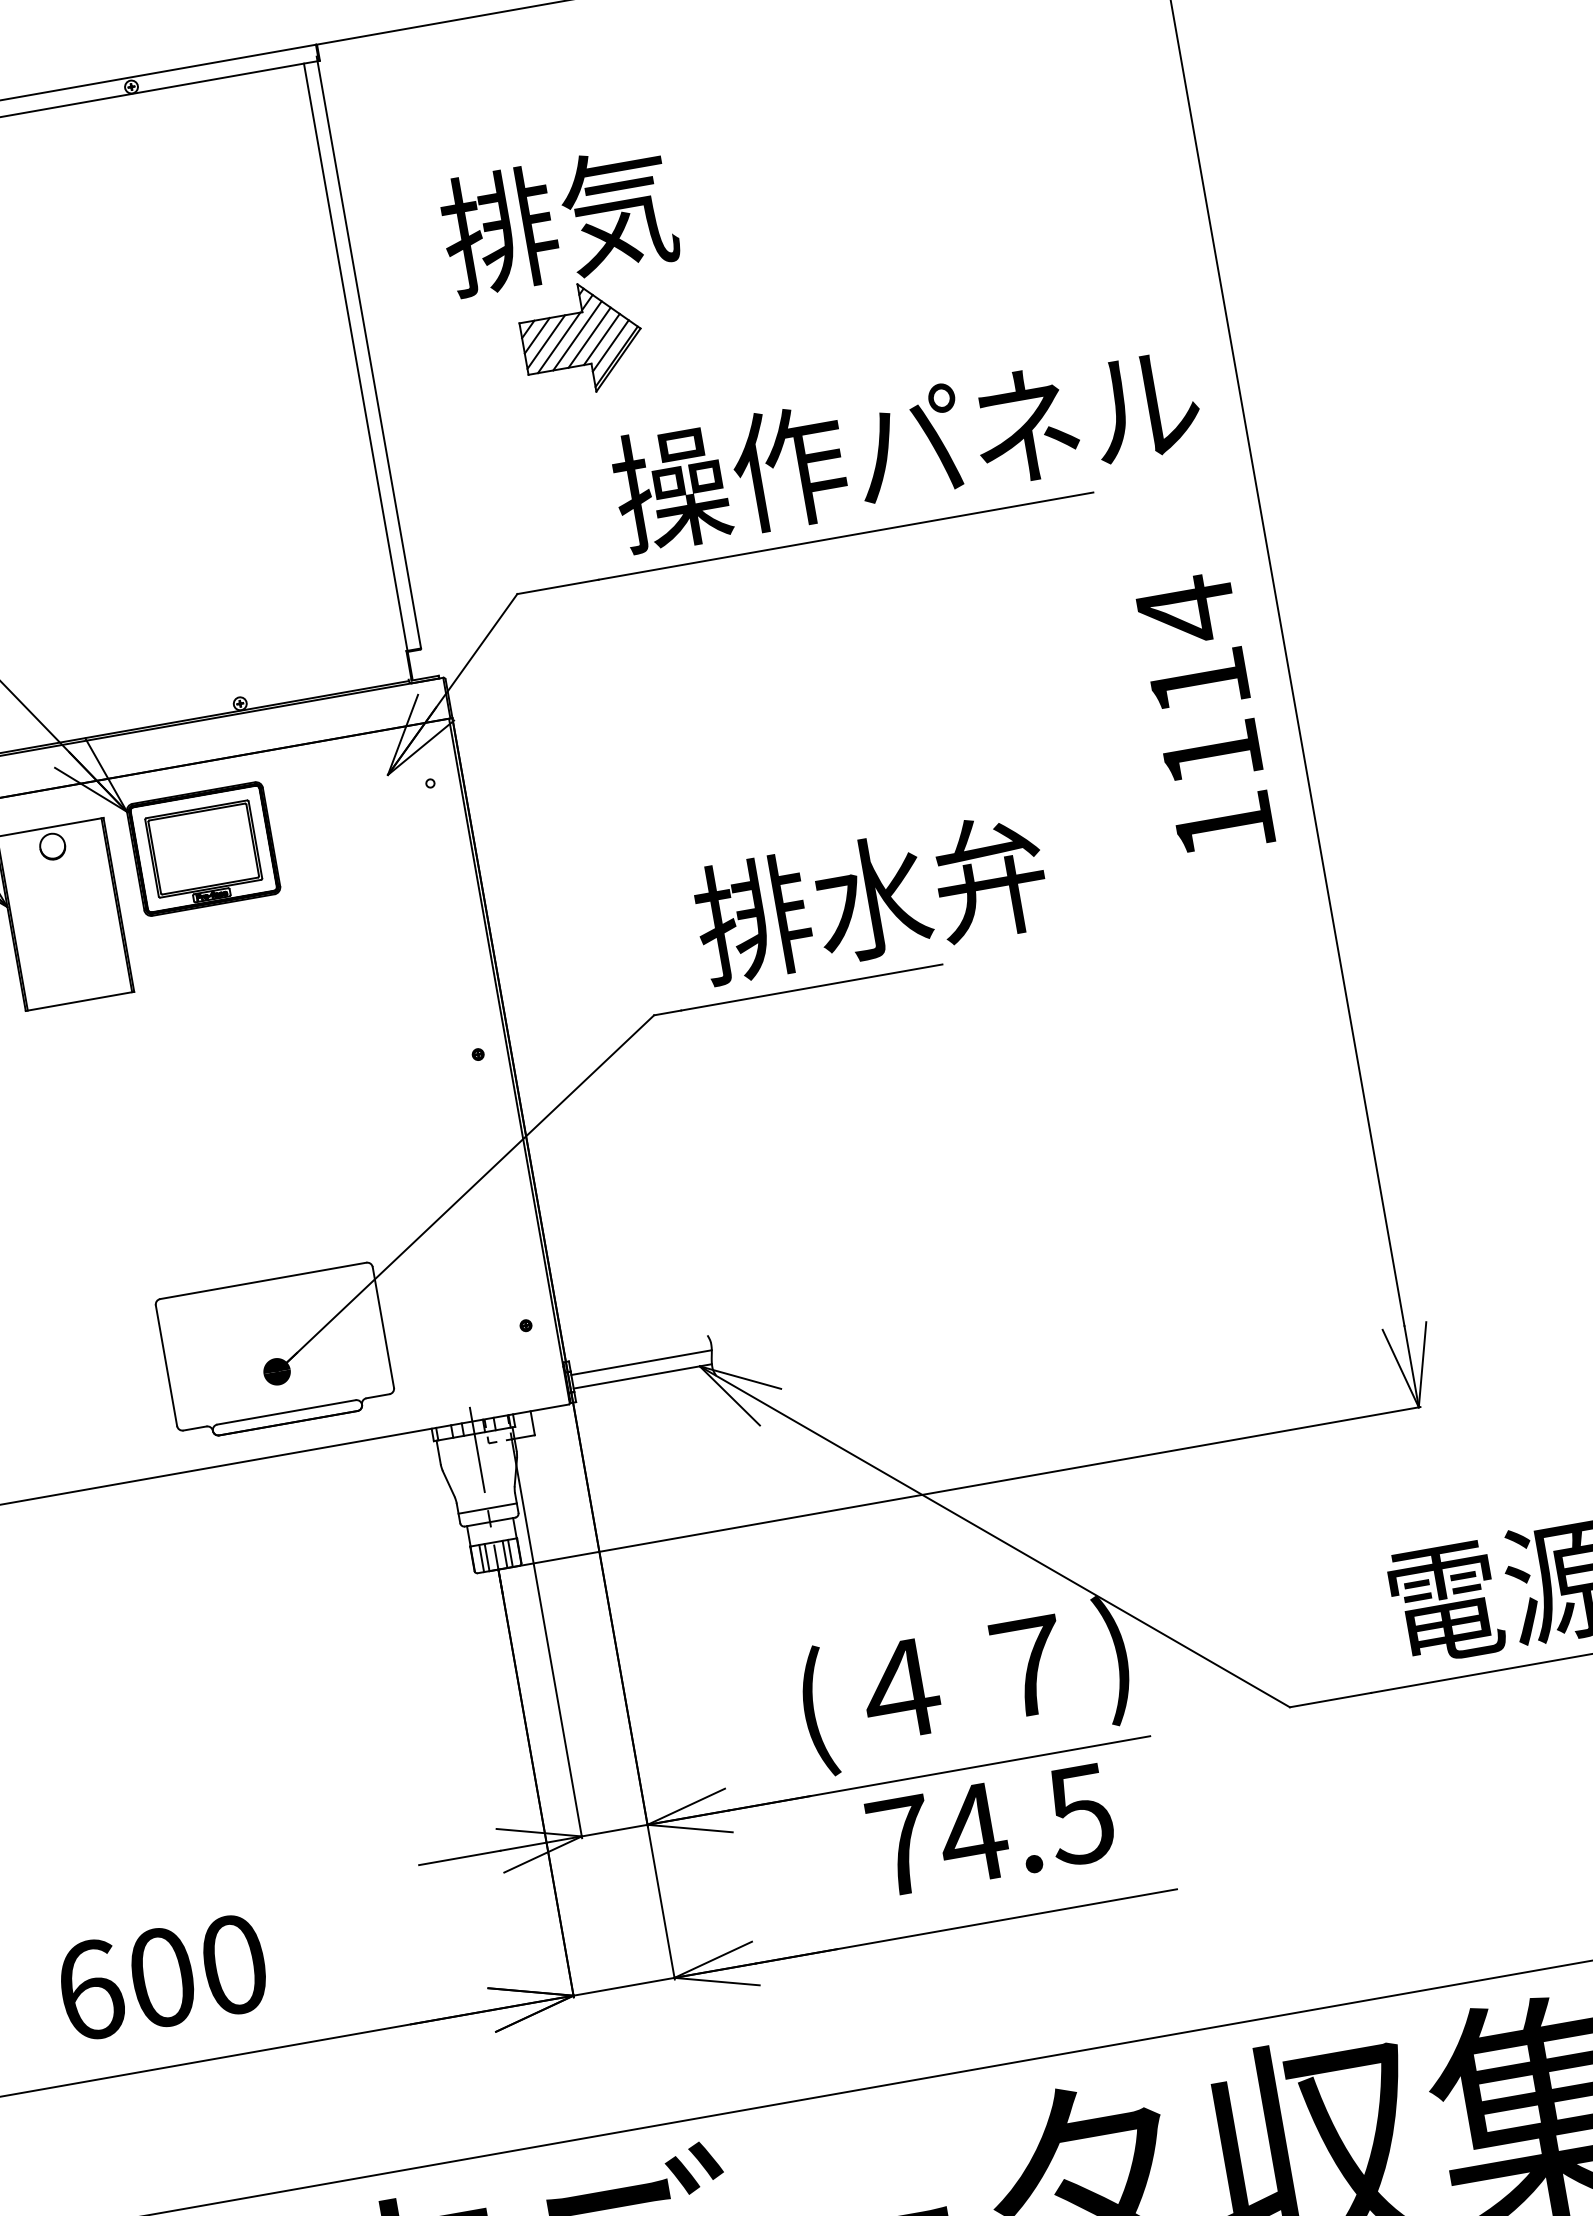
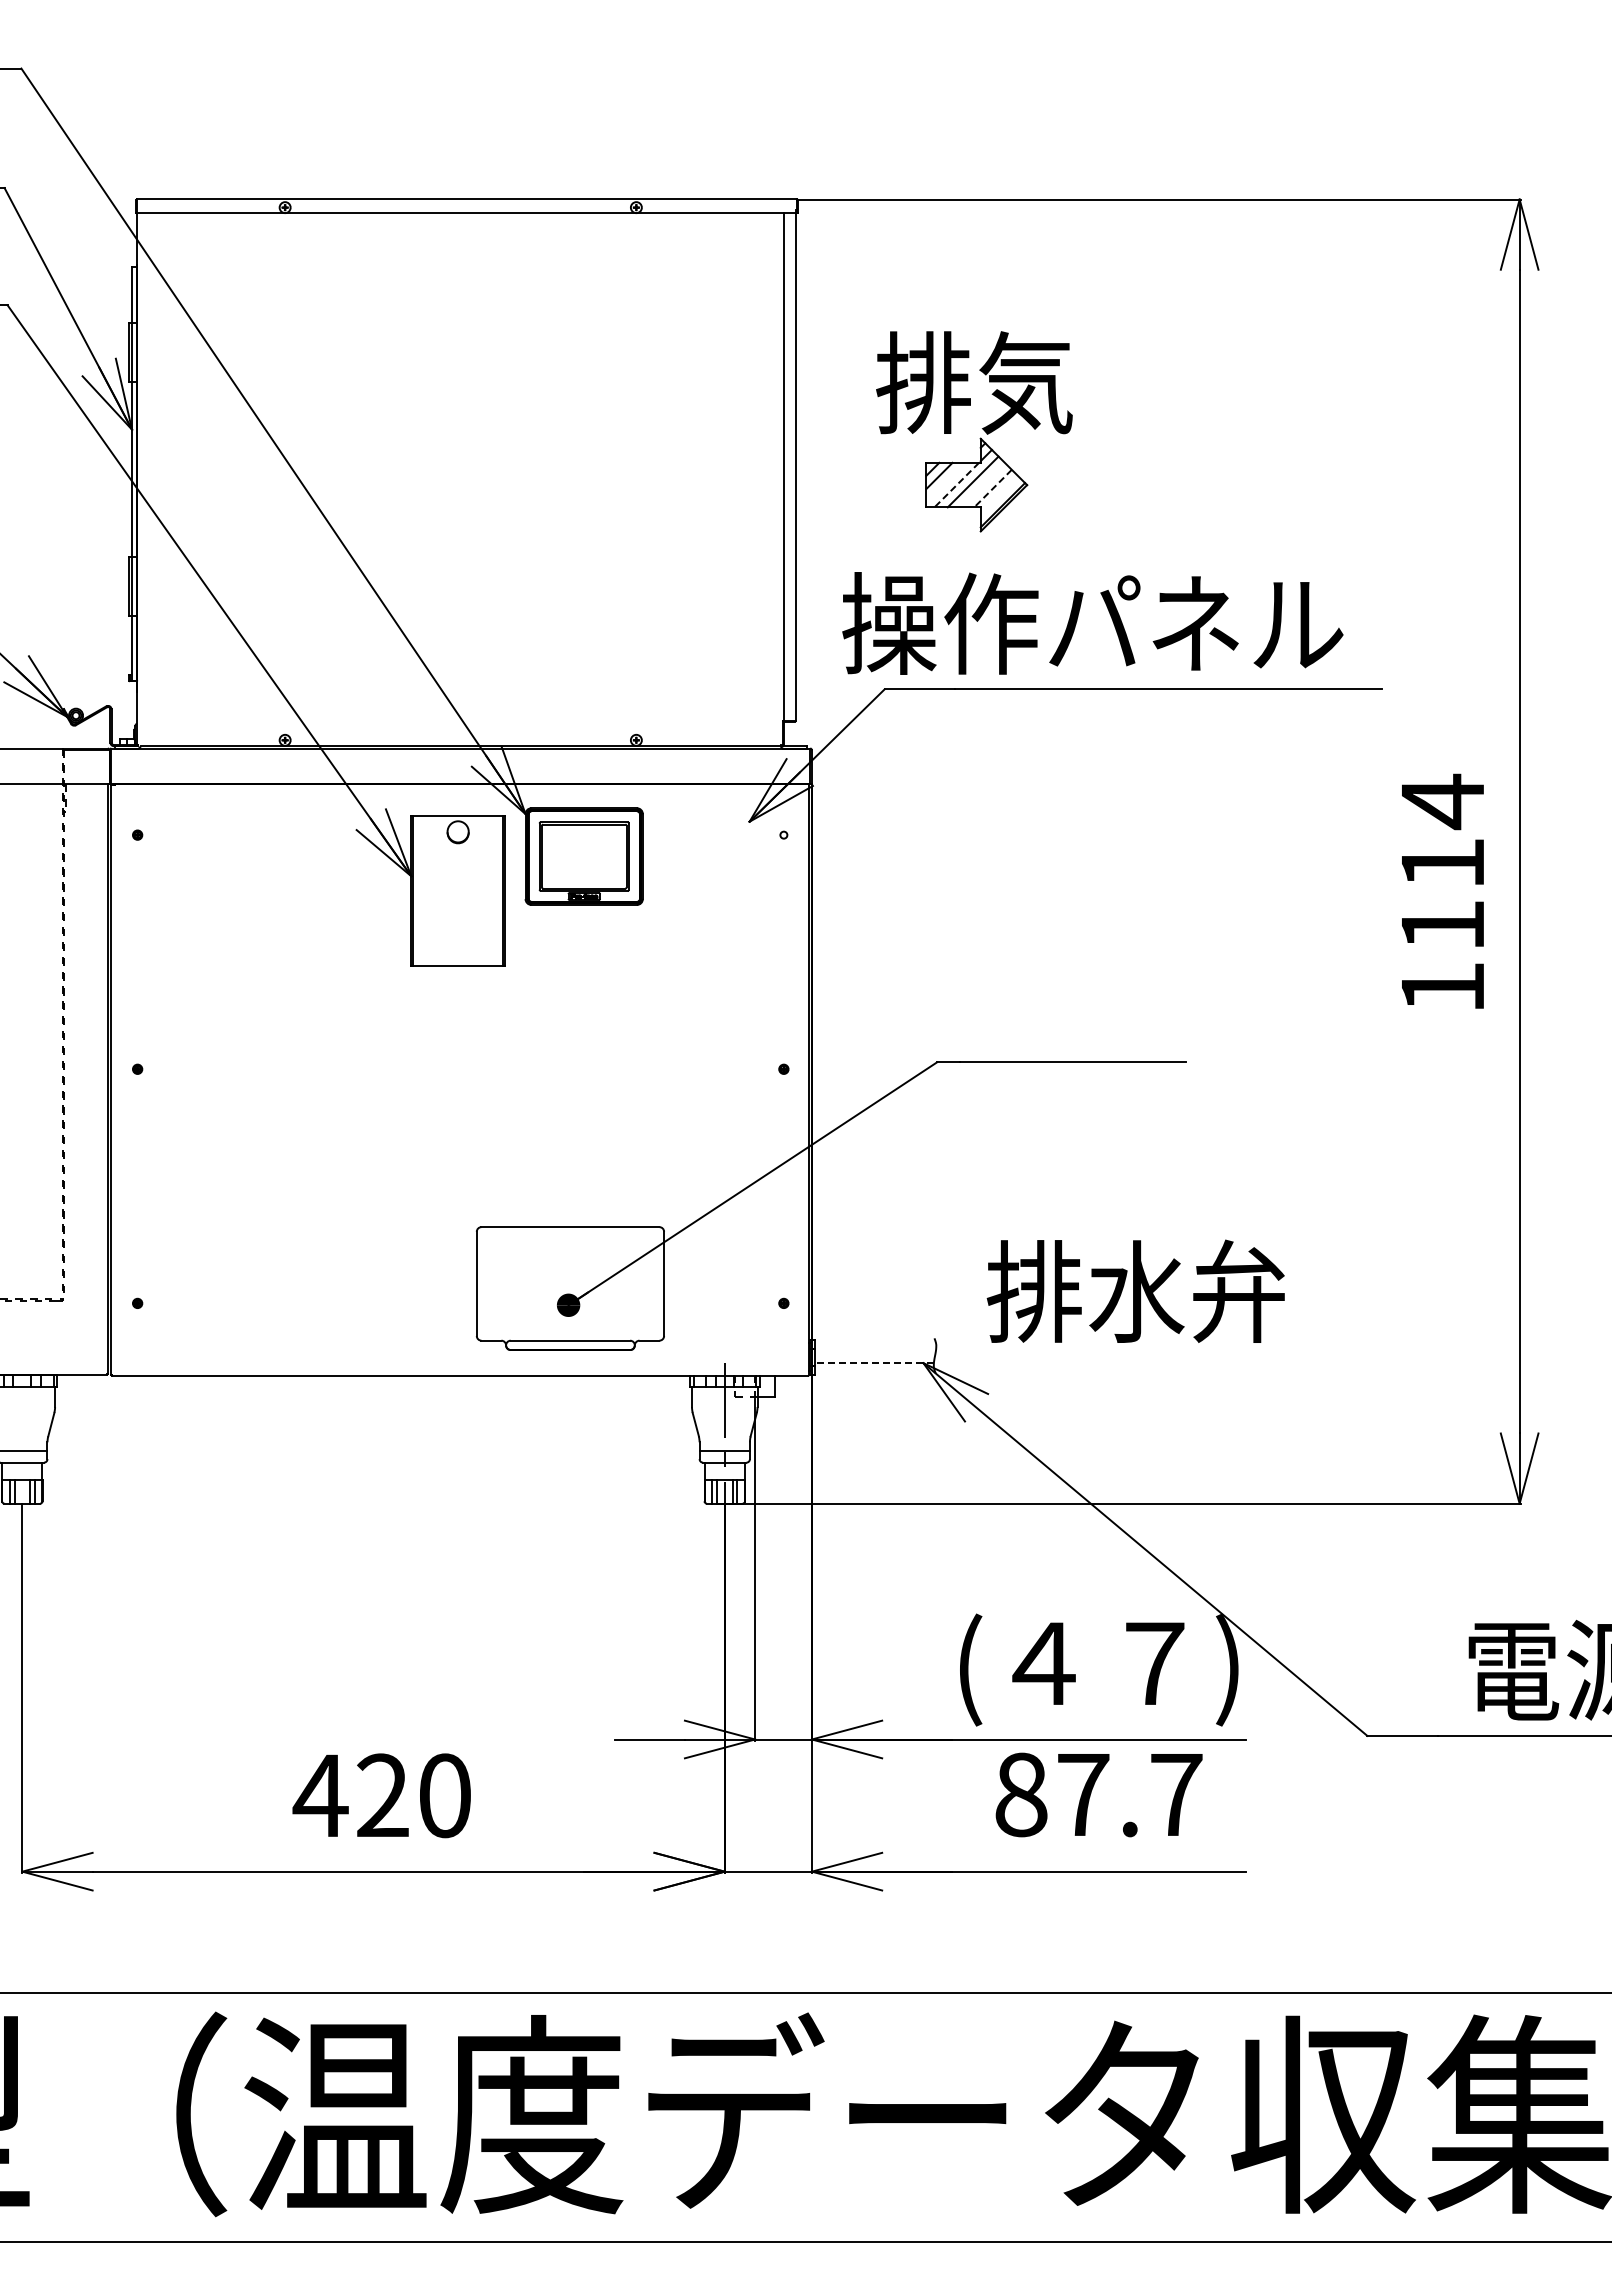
line: (590, 337) -> (983, 485), removed
line: (602, 339) -> (993, 488), solid -> dashed
line: (545, 342) -> (945, 482), removed
line: (558, 343) -> (956, 485), solid -> dashed
line: (610, 346) -> (999, 495), removed
text: (906, 446) -> (1092, 623), moved
text: (870, 897) -> (1135, 1290), moved
line: (640, 1362) -> (874, 1351), removed
line: (643, 1376) -> (874, 1363), solid -> dashed
text: (990, 1830) -> (1098, 1794), 74.5 -> 87.7
text: (124, 1983) -> (350, 1795), 600 -> 420

